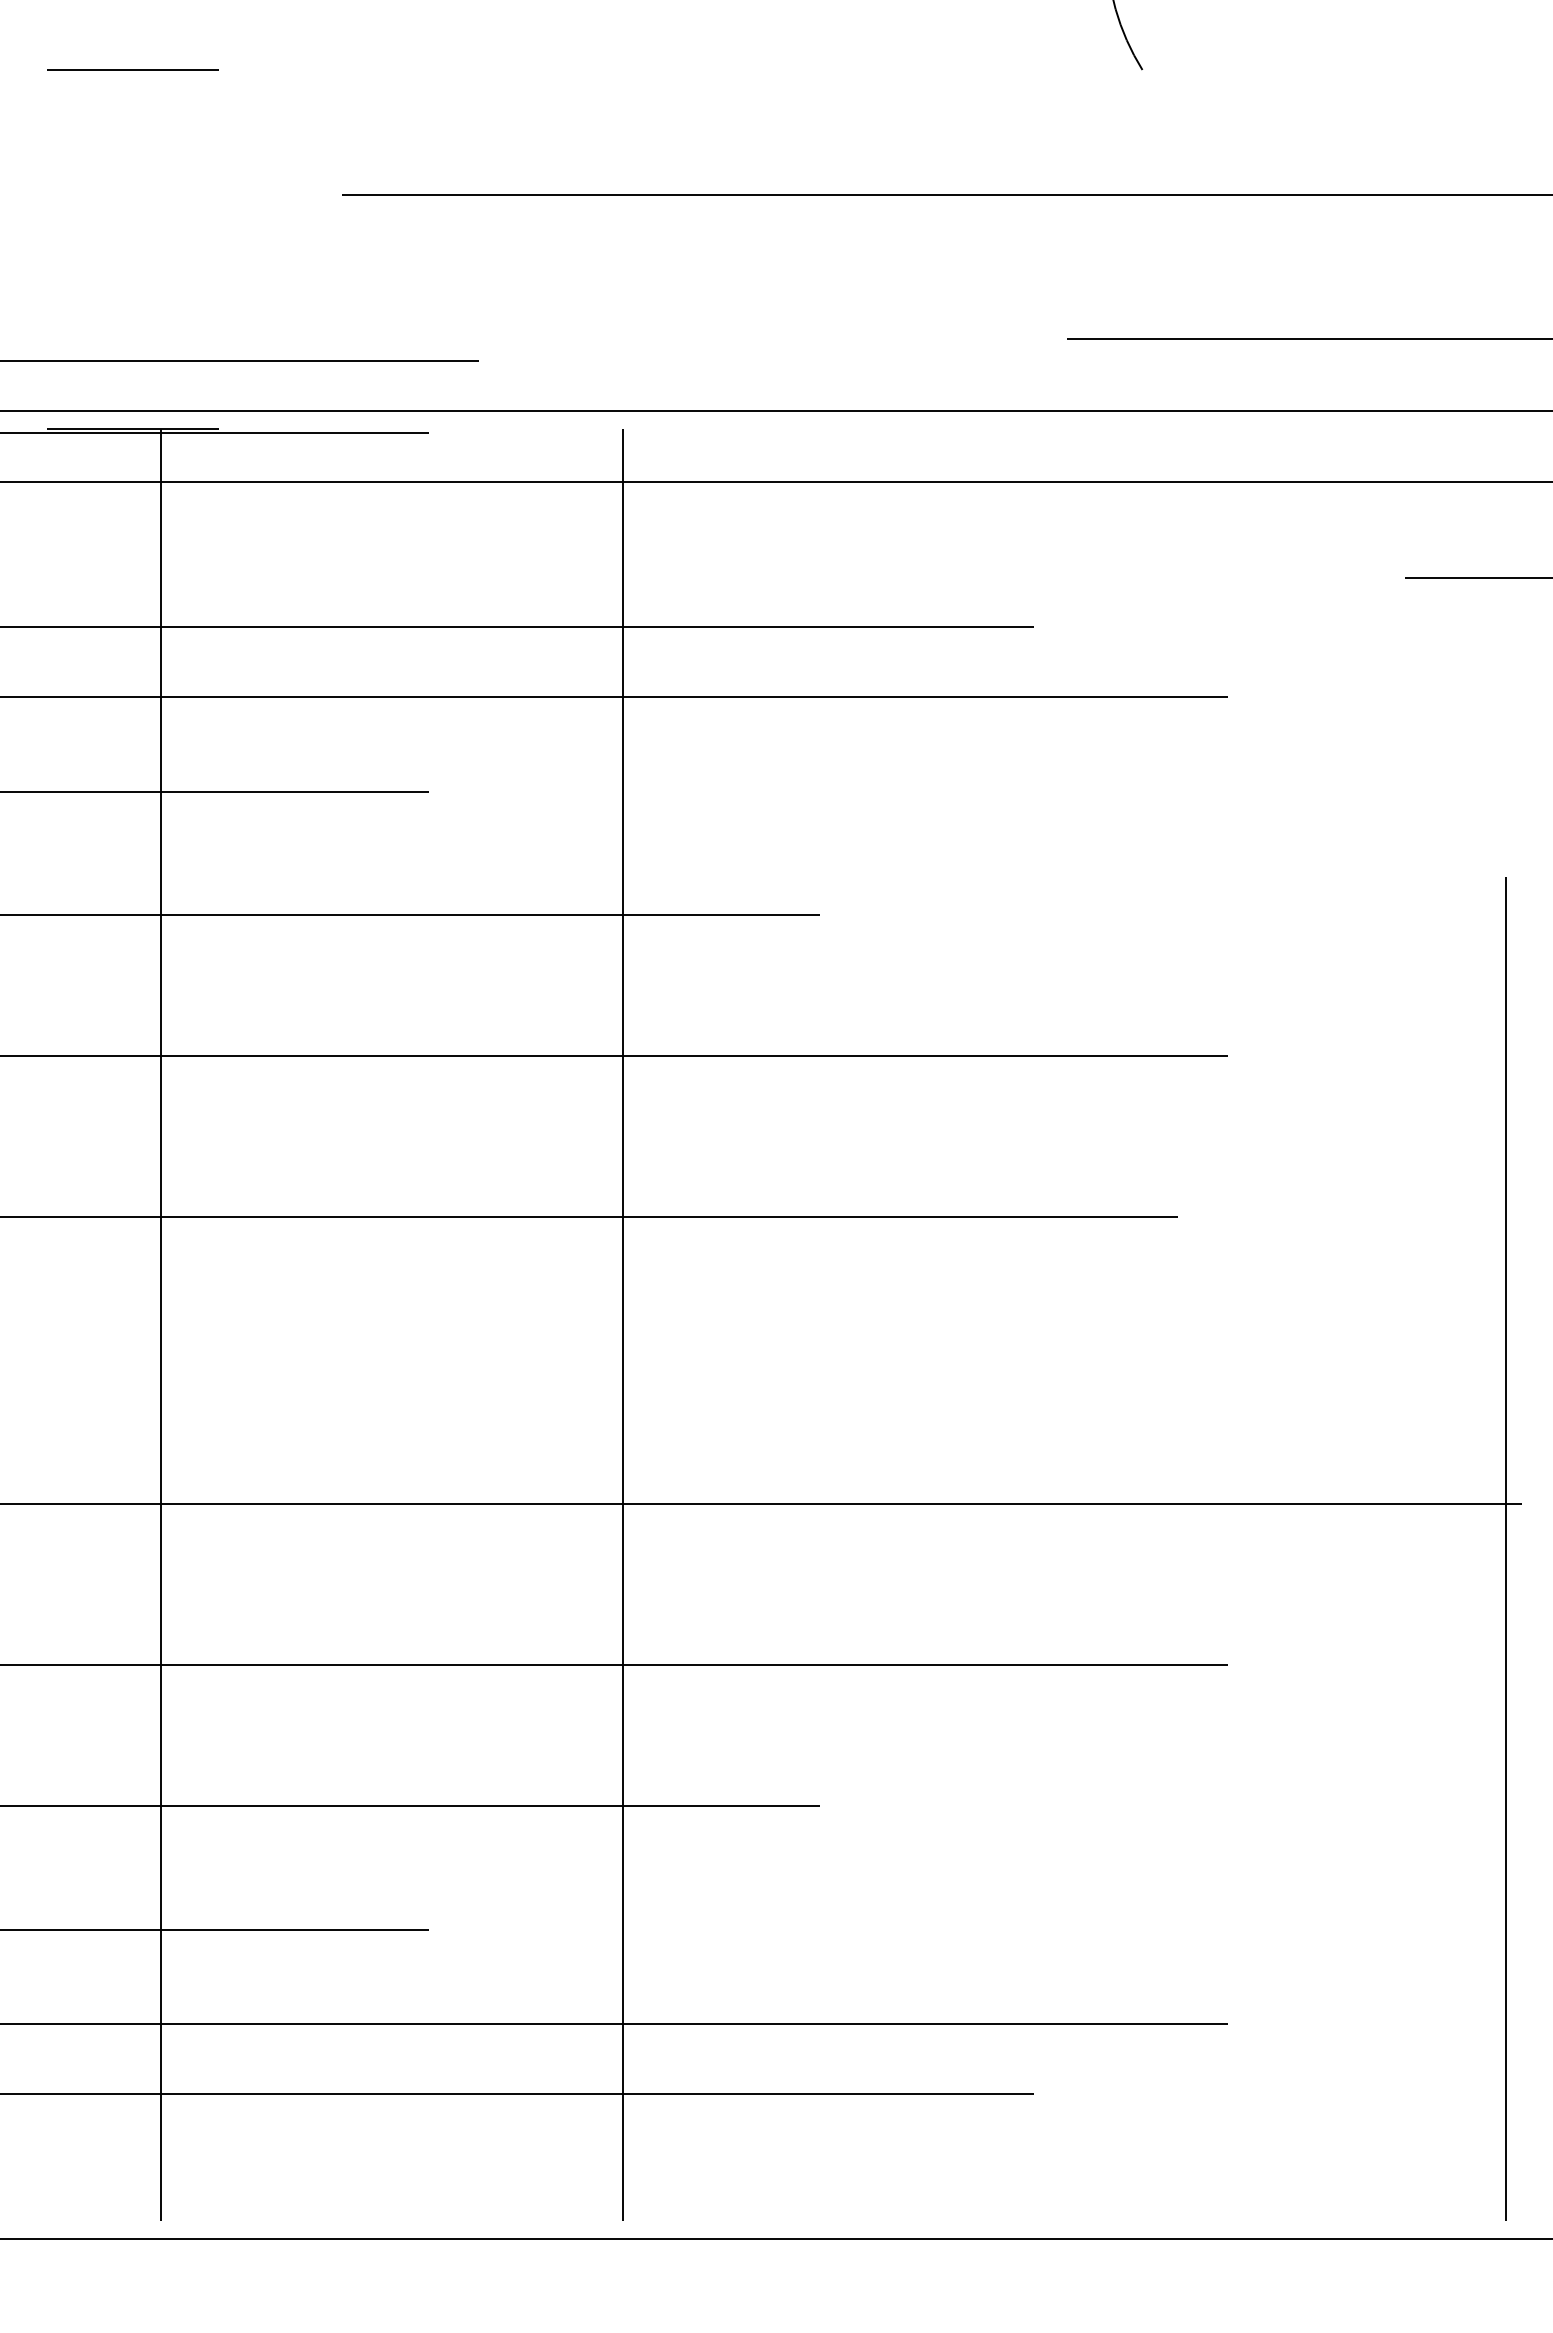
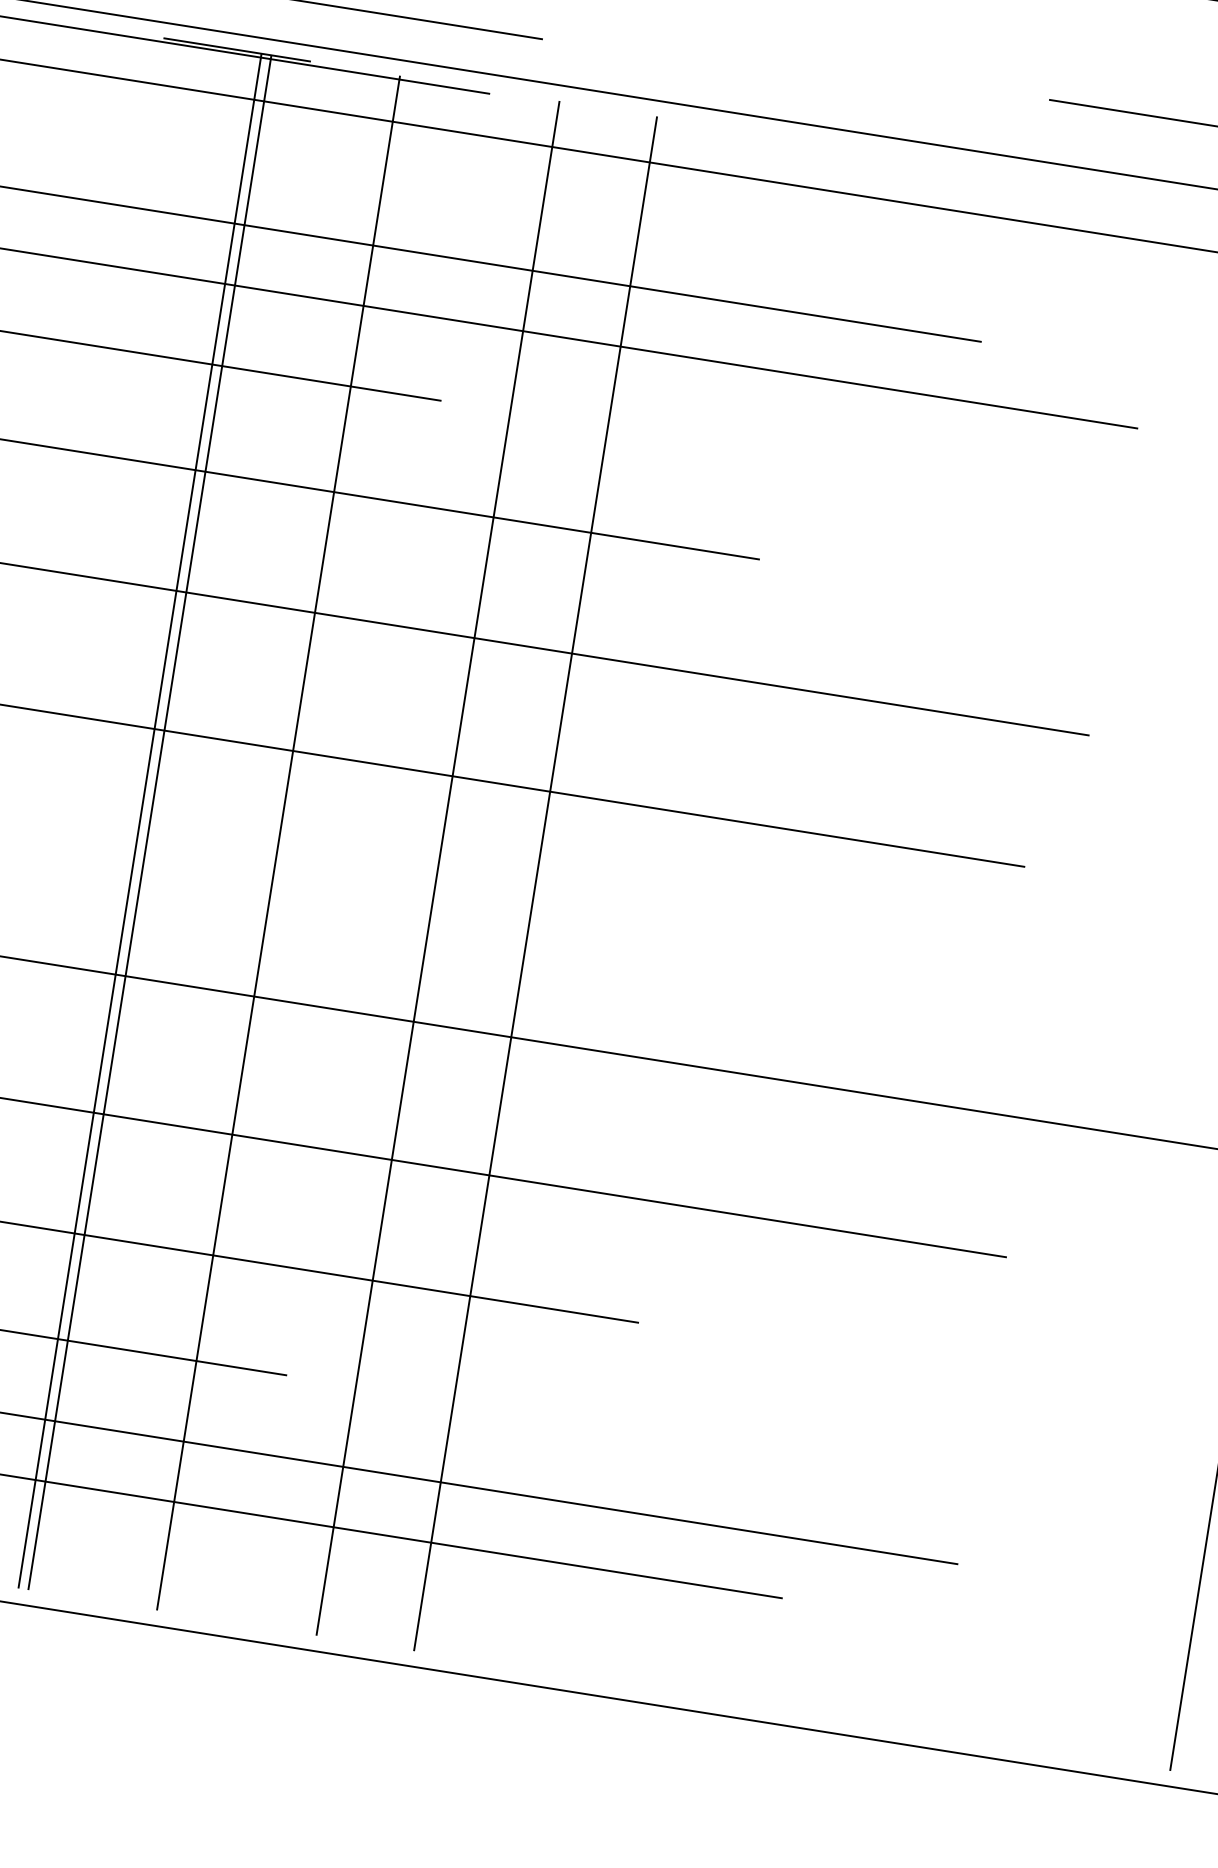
line: (172, 1324) -> (149, 822), added
line: (322, 1324) -> (278, 842), added
line: (509, 1324) -> (438, 868), added

